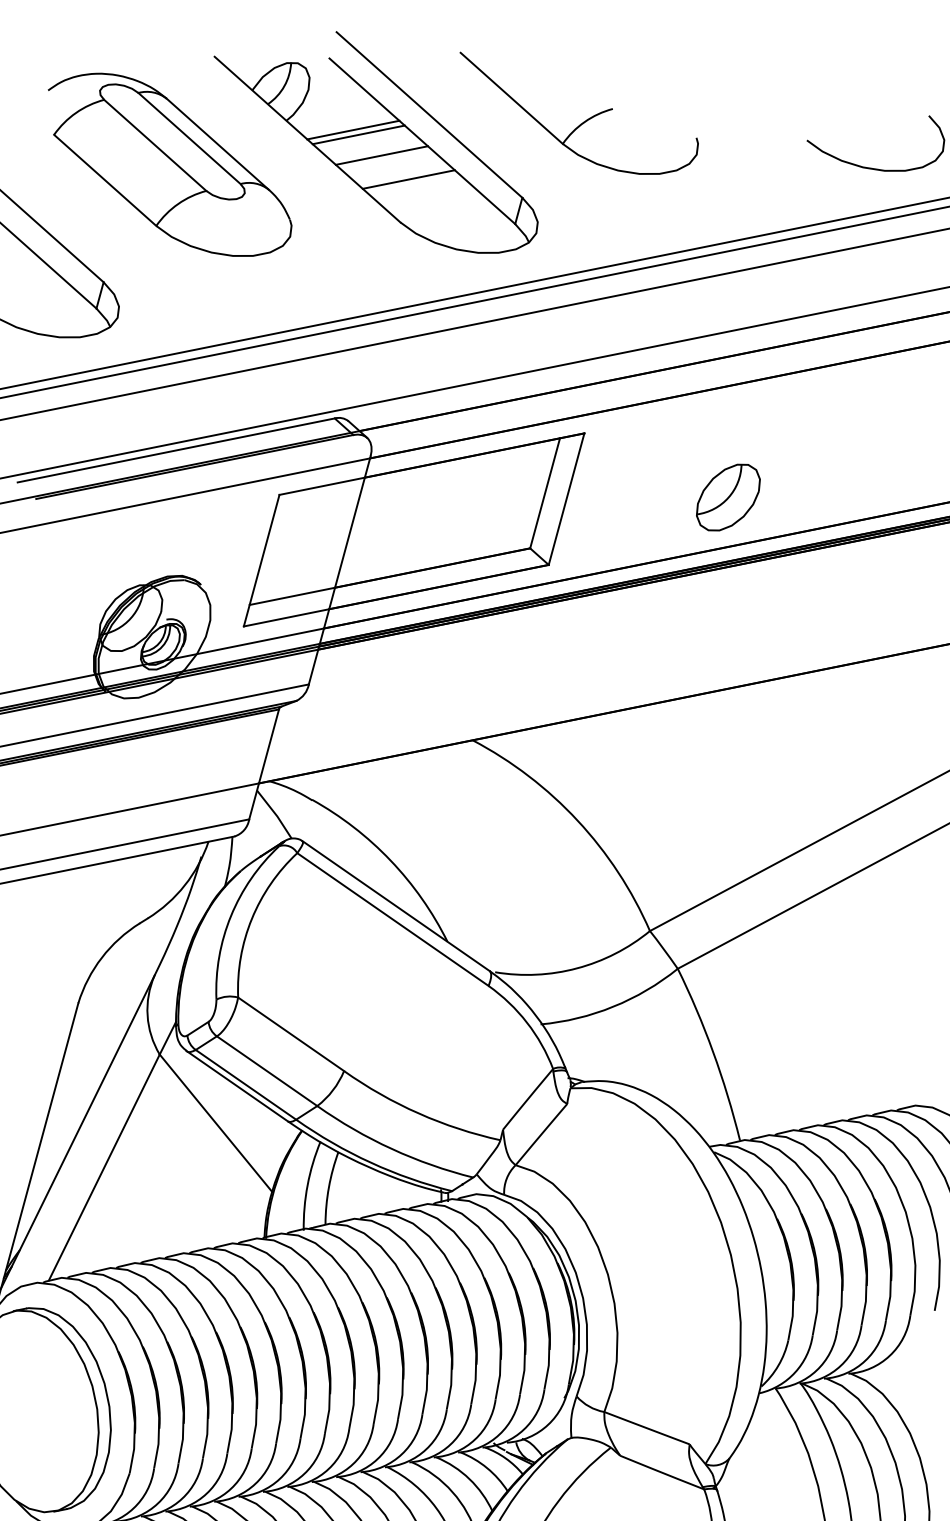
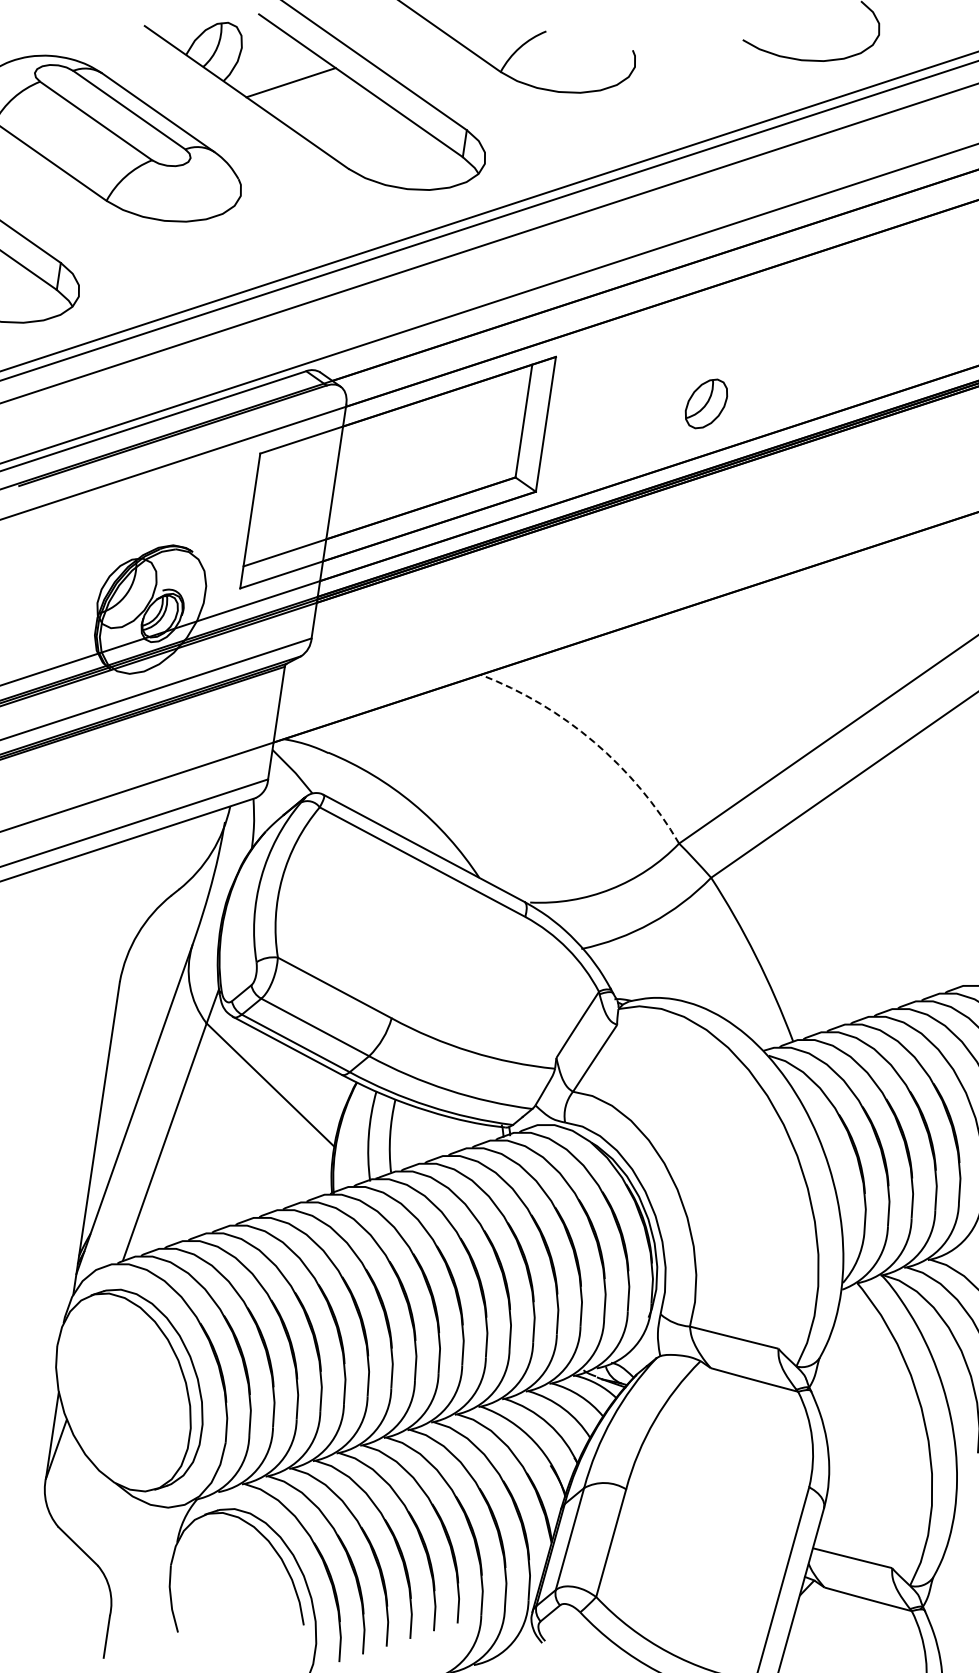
line: (358, 134) -> (296, 86), removed
line: (381, 155) -> (322, 104), removed
line: (408, 178) -> (351, 124), removed
part: (728, 497) -> (706, 403), size x0.7
arc: (577, 820) -> (594, 742), solid -> dashed

